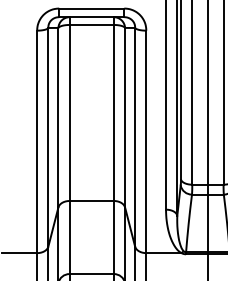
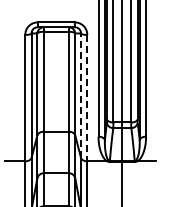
line: (134, 137) -> (80, 95), solid -> dashed
line: (146, 142) -> (87, 98), solid -> dashed

